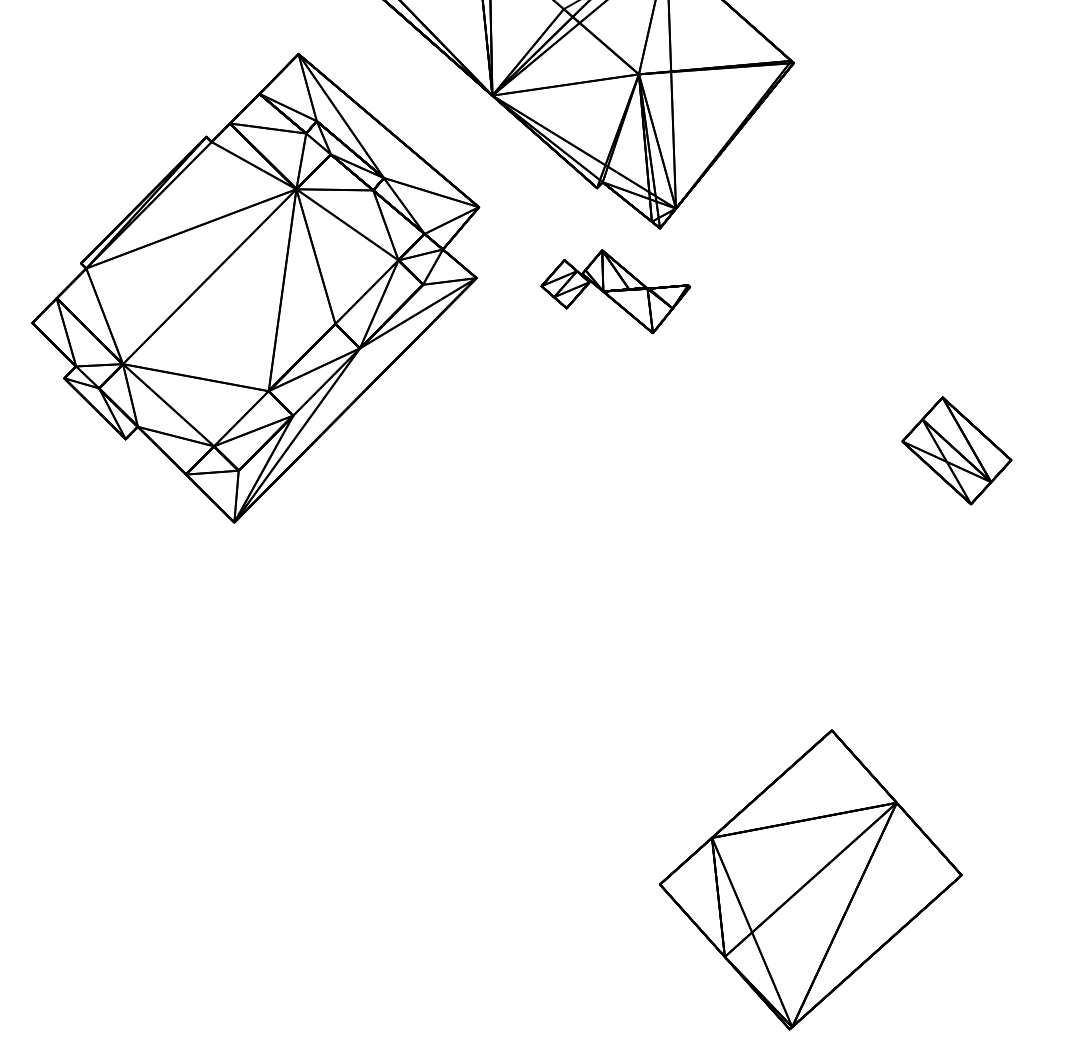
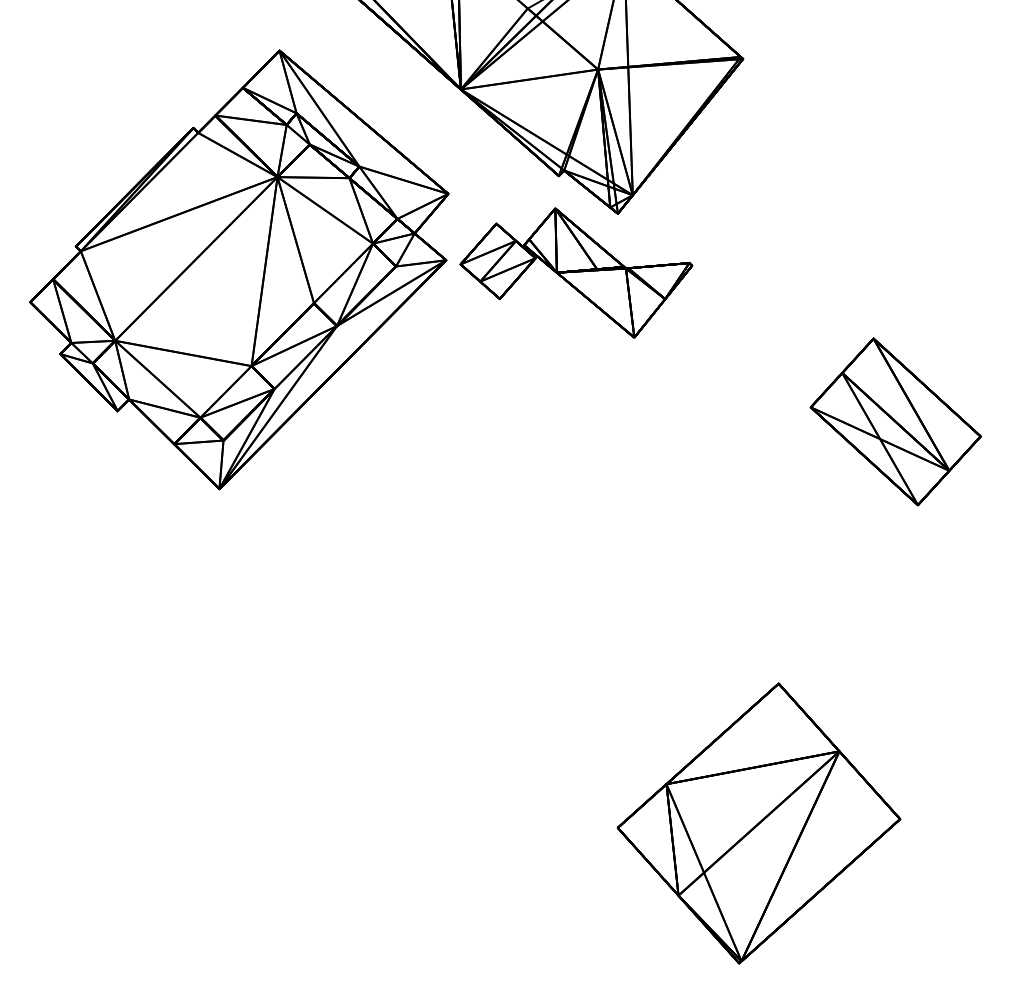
part: (615, 291) -> (576, 272), size x1.67
part: (956, 450) -> (895, 421), size x1.67

